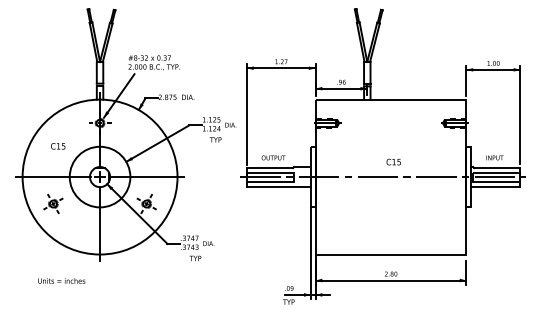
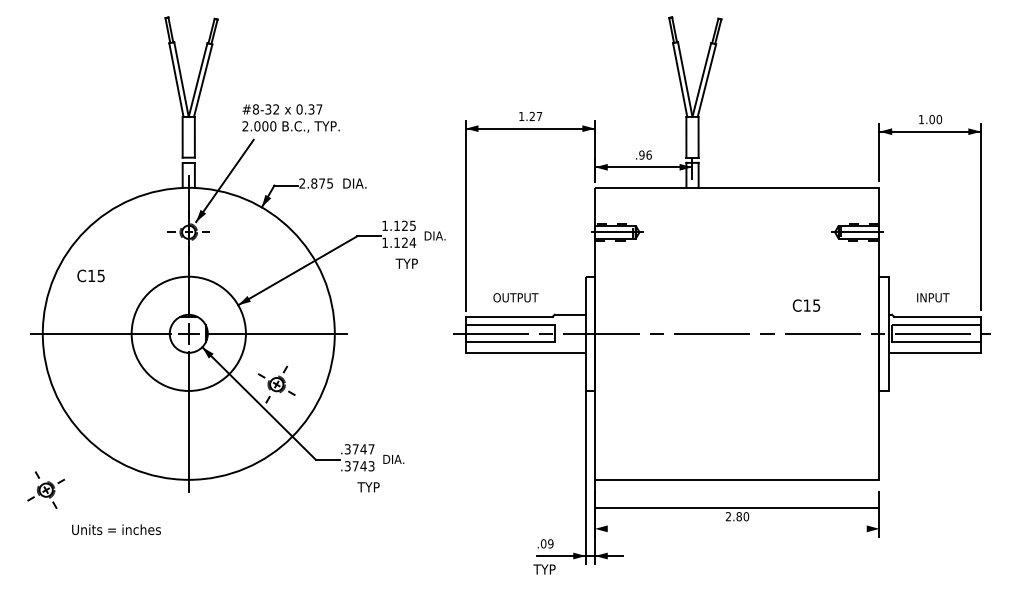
text: (58, 146) -> (91, 276), moved
text: (393, 161) -> (806, 304), moved
part: (53, 203) -> (46, 489), moved
line: (390, 280) -> (736, 508), moved

